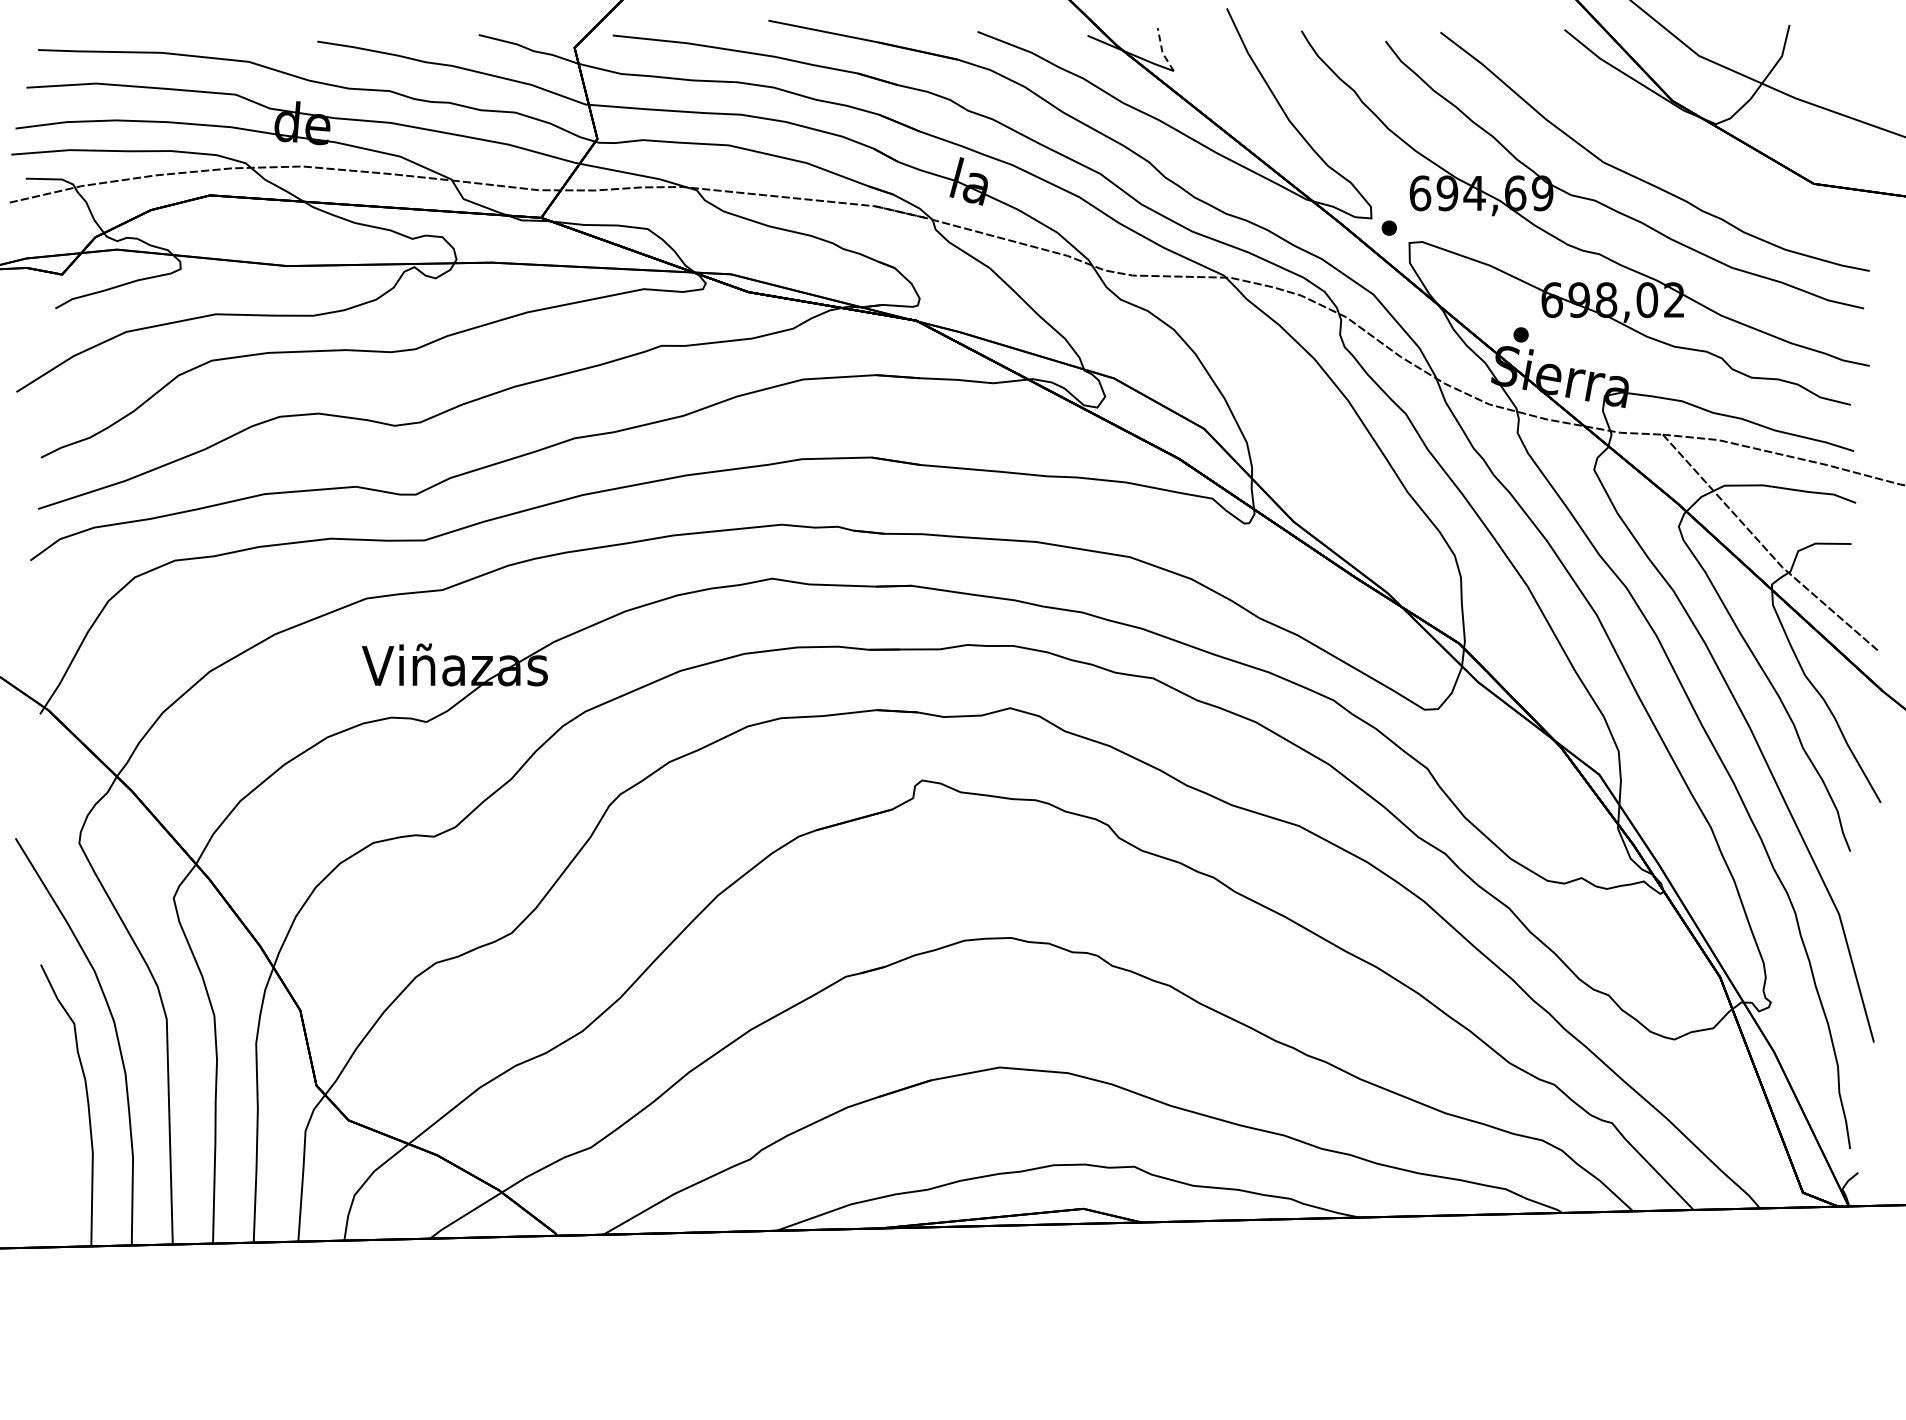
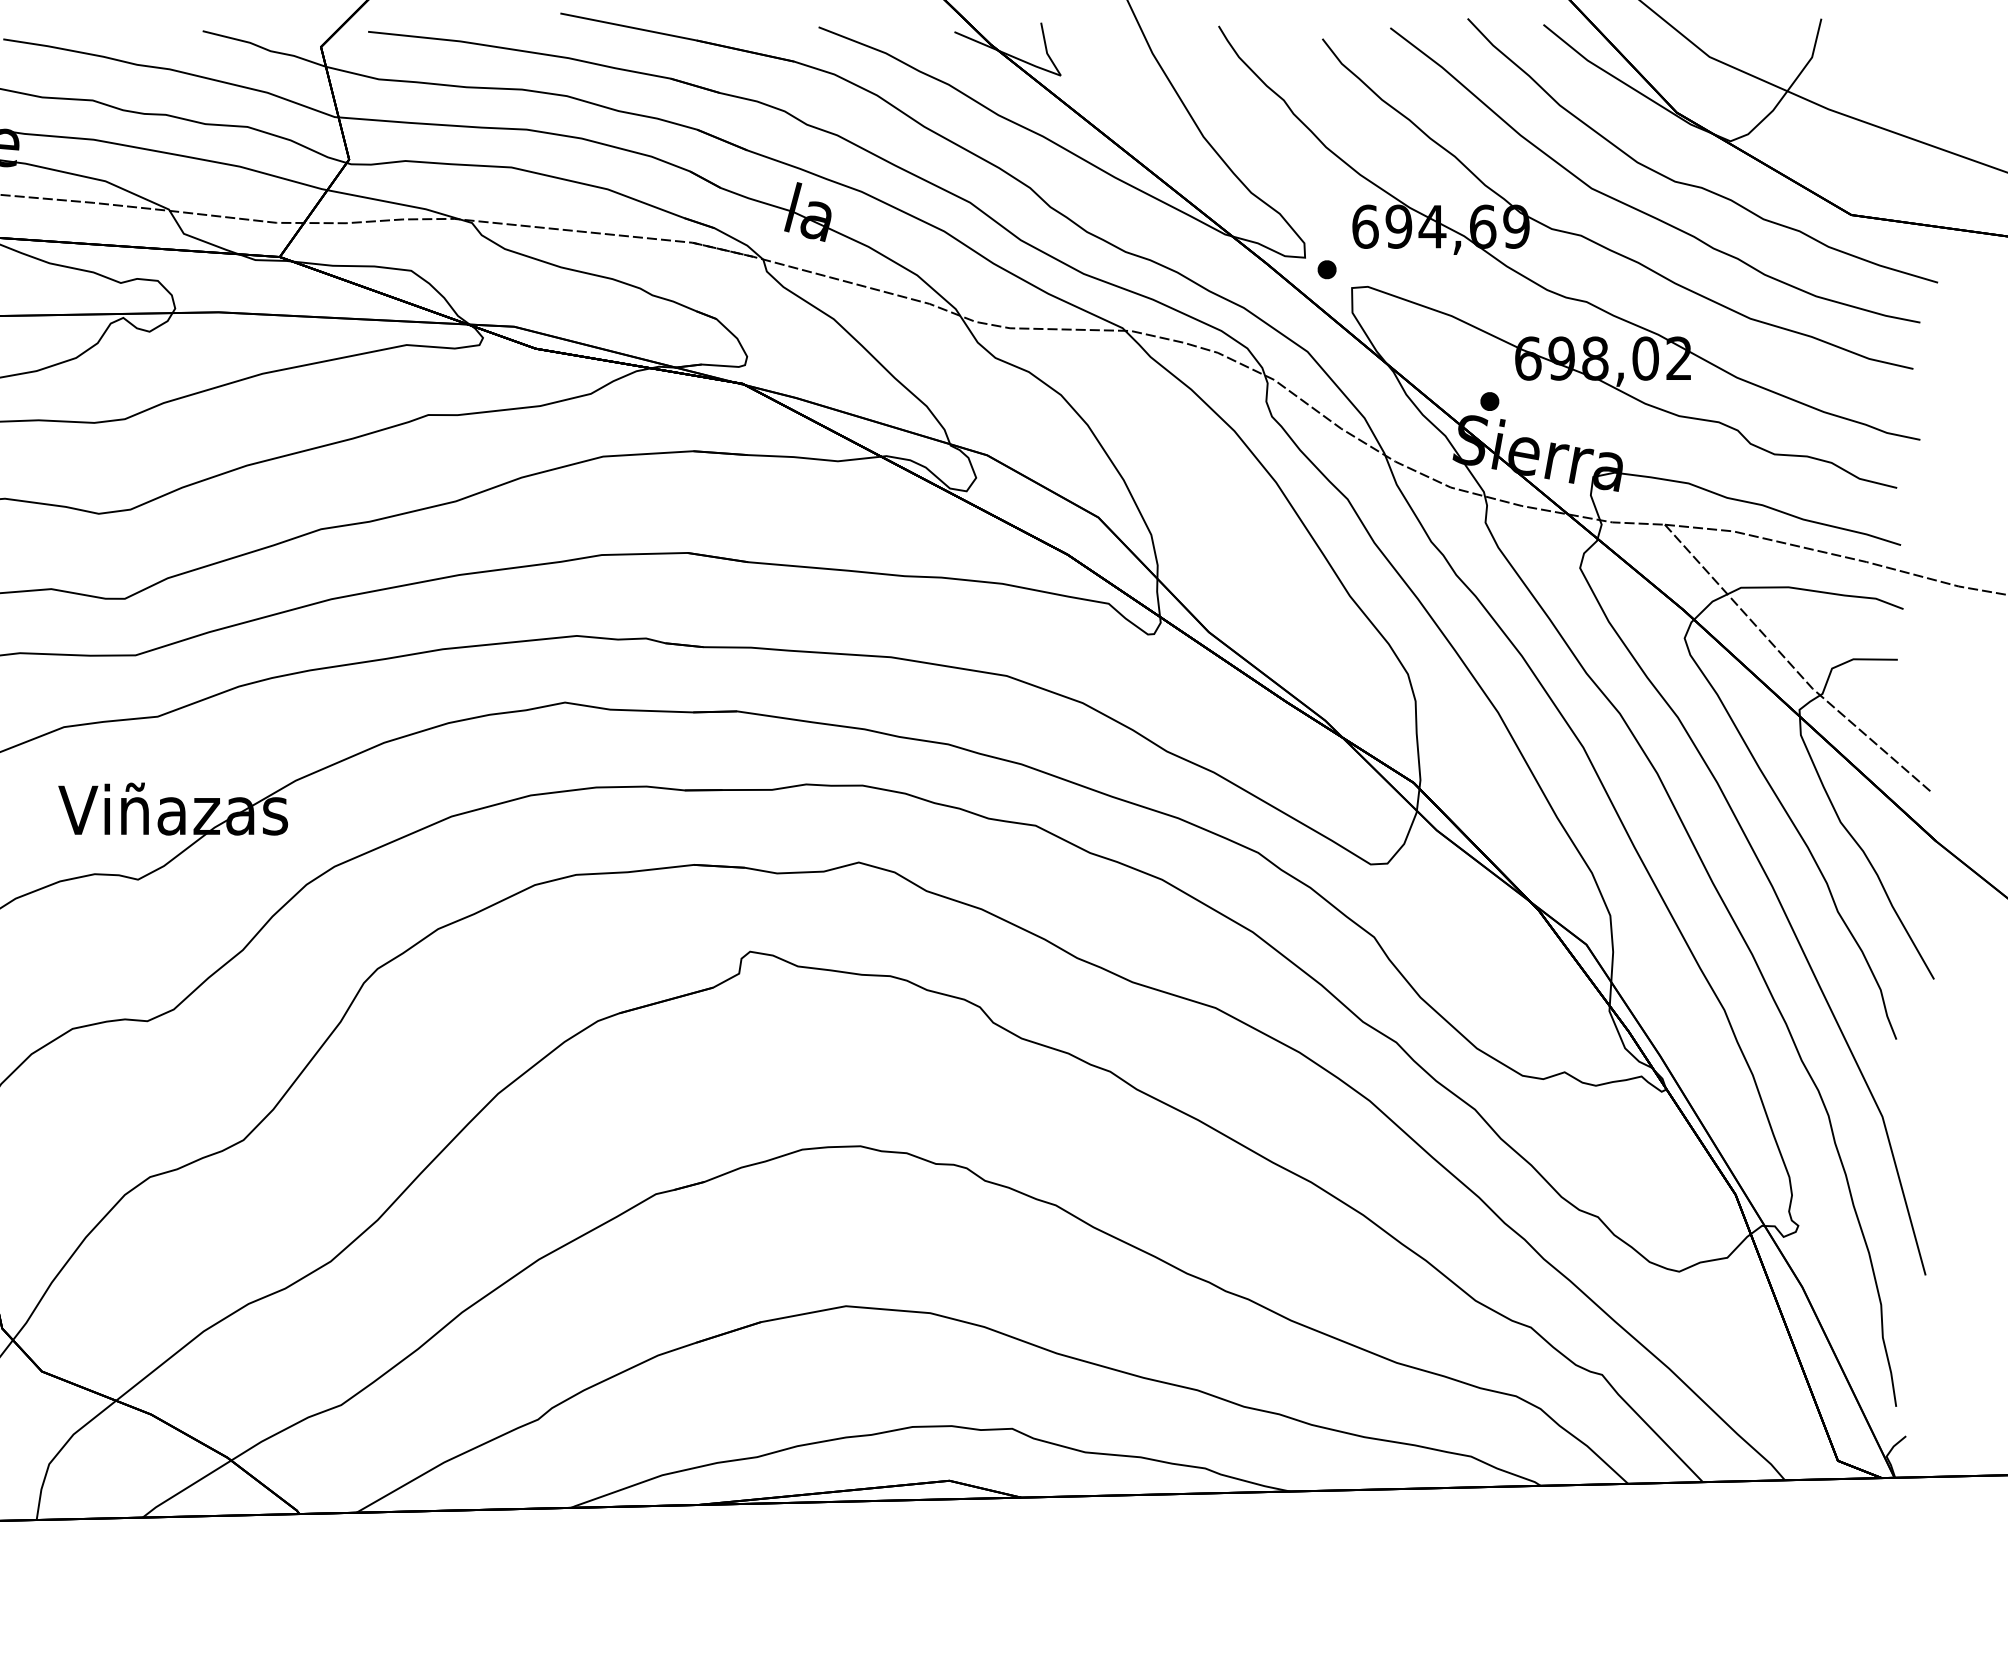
line: (1162, 51) -> (1047, 51), dashed -> solid
curve: (1687, 159) -> (1695, 184), added

